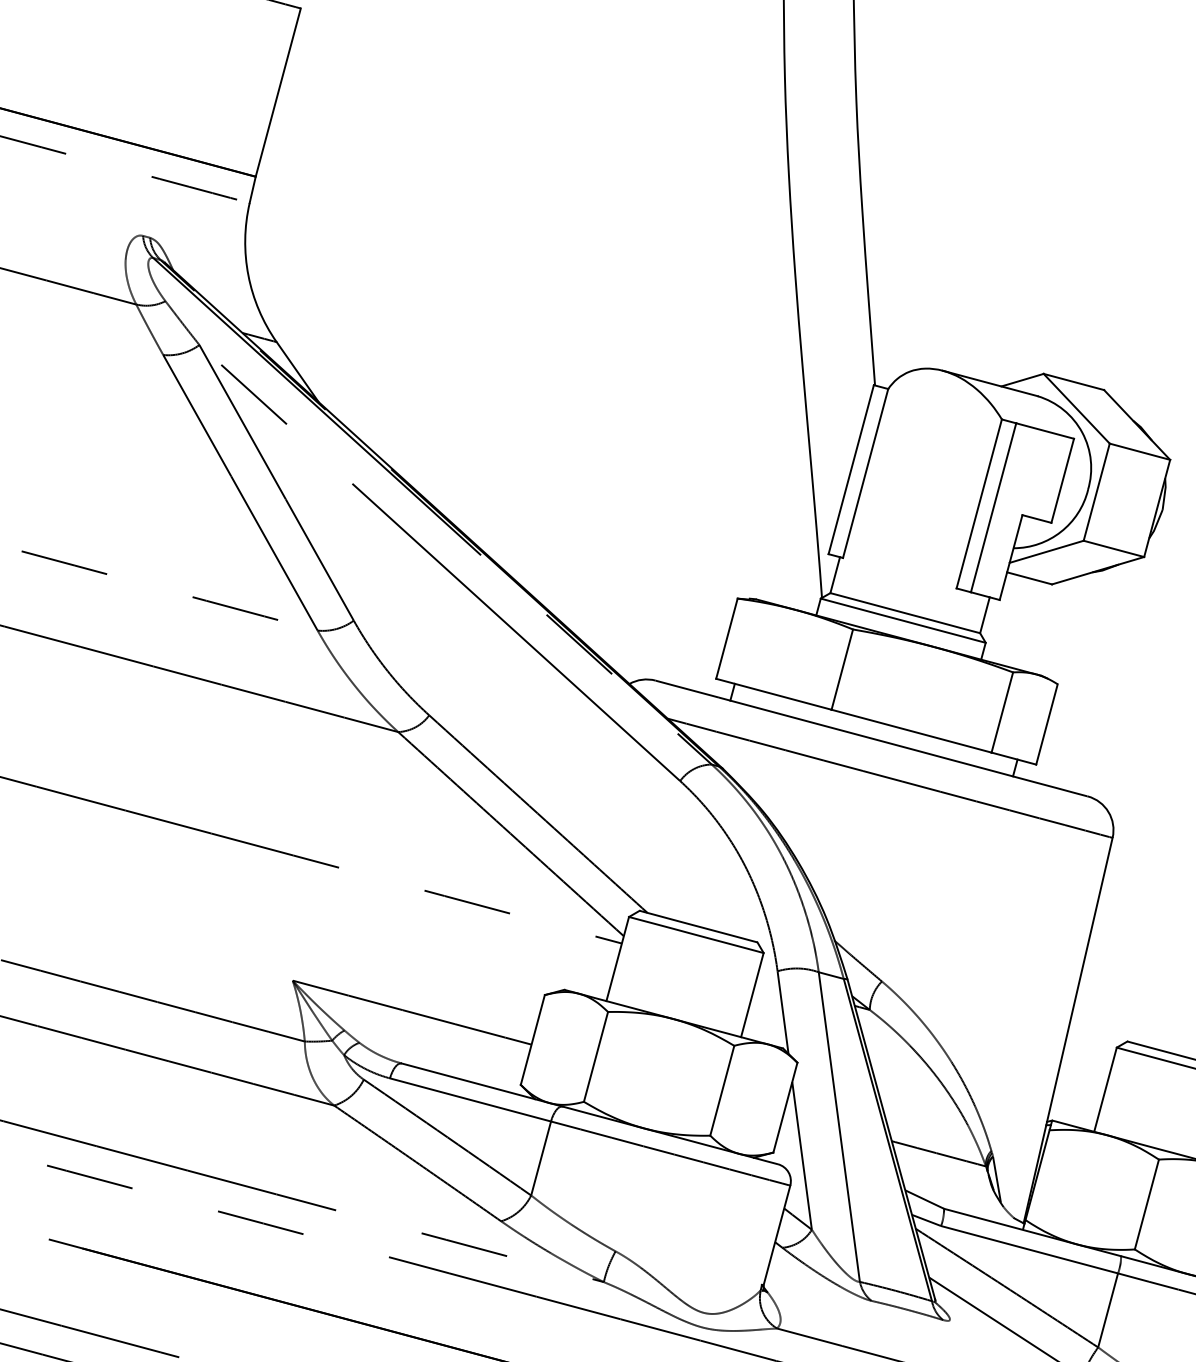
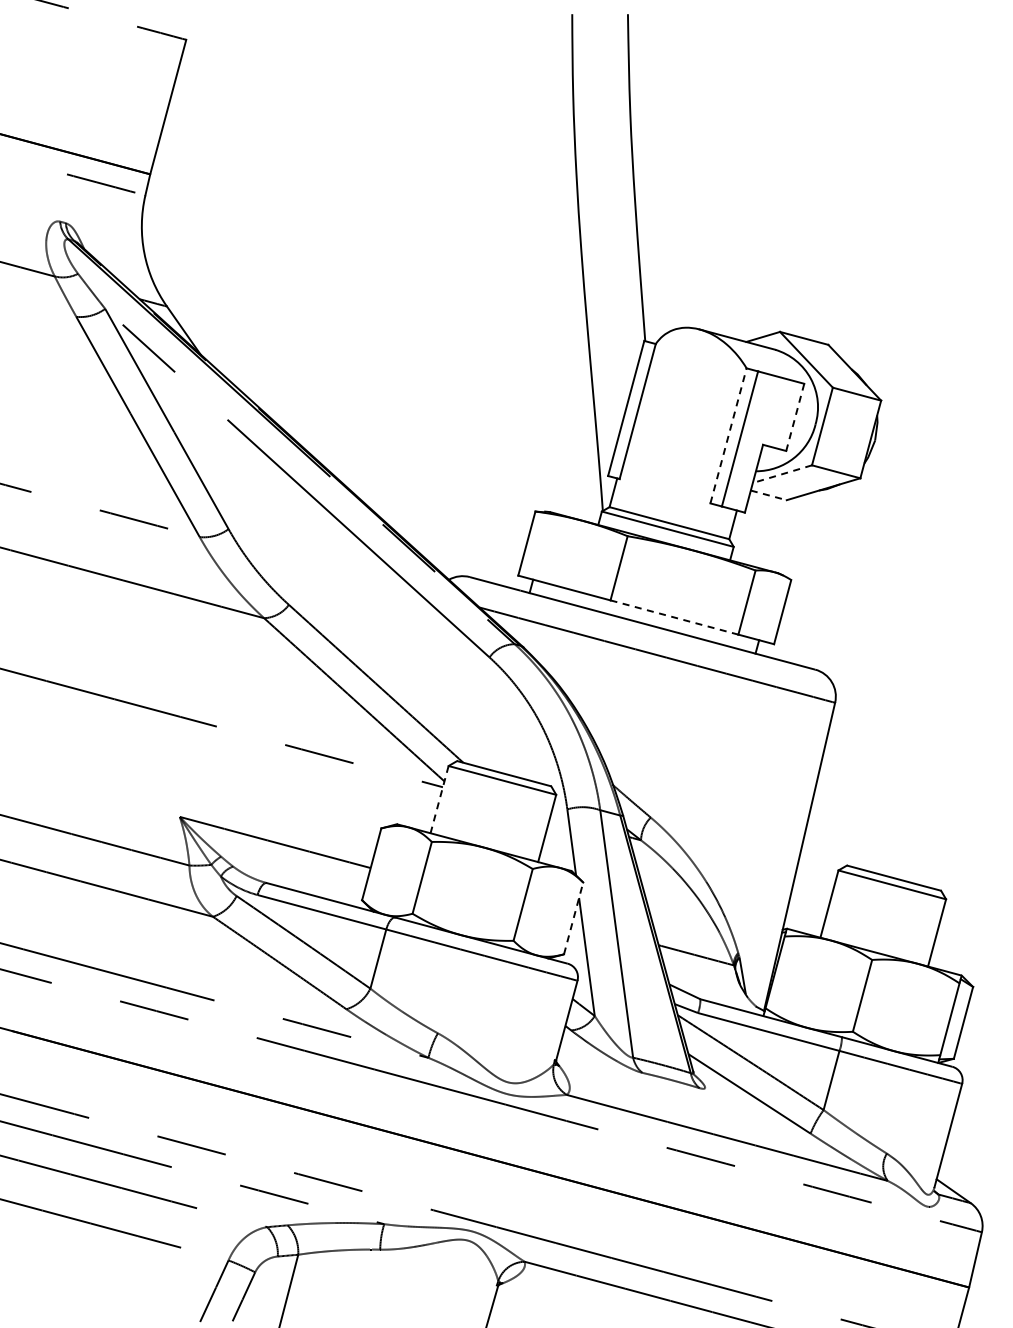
line: (1063, 480) -> (795, 417), solid -> dashed
line: (979, 503) -> (728, 435), solid -> dashed
line: (1046, 552) -> (782, 474), solid -> dashed
line: (1029, 578) -> (768, 495), solid -> dashed
line: (911, 731) -> (674, 617), solid -> dashed
line: (617, 958) -> (439, 799), solid -> dashed
line: (785, 1106) -> (573, 917), solid -> dashed

